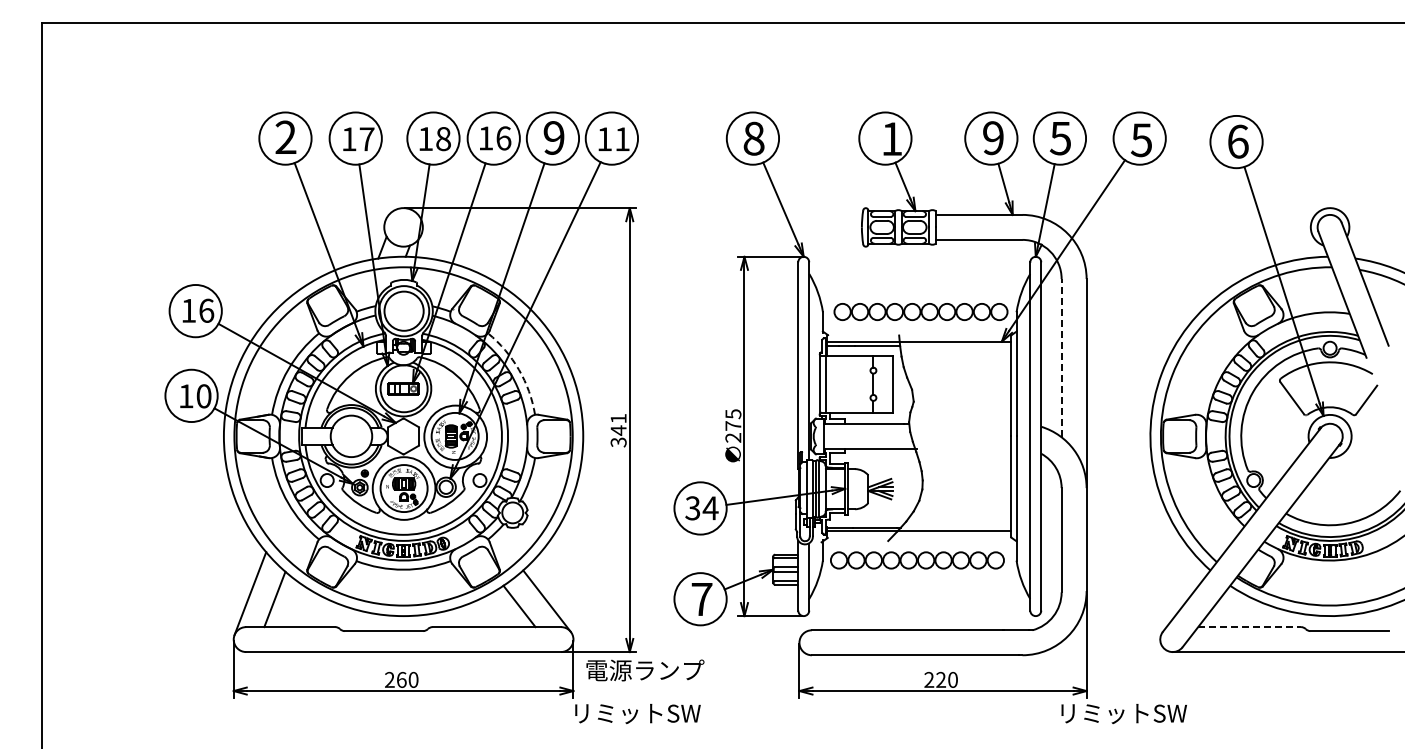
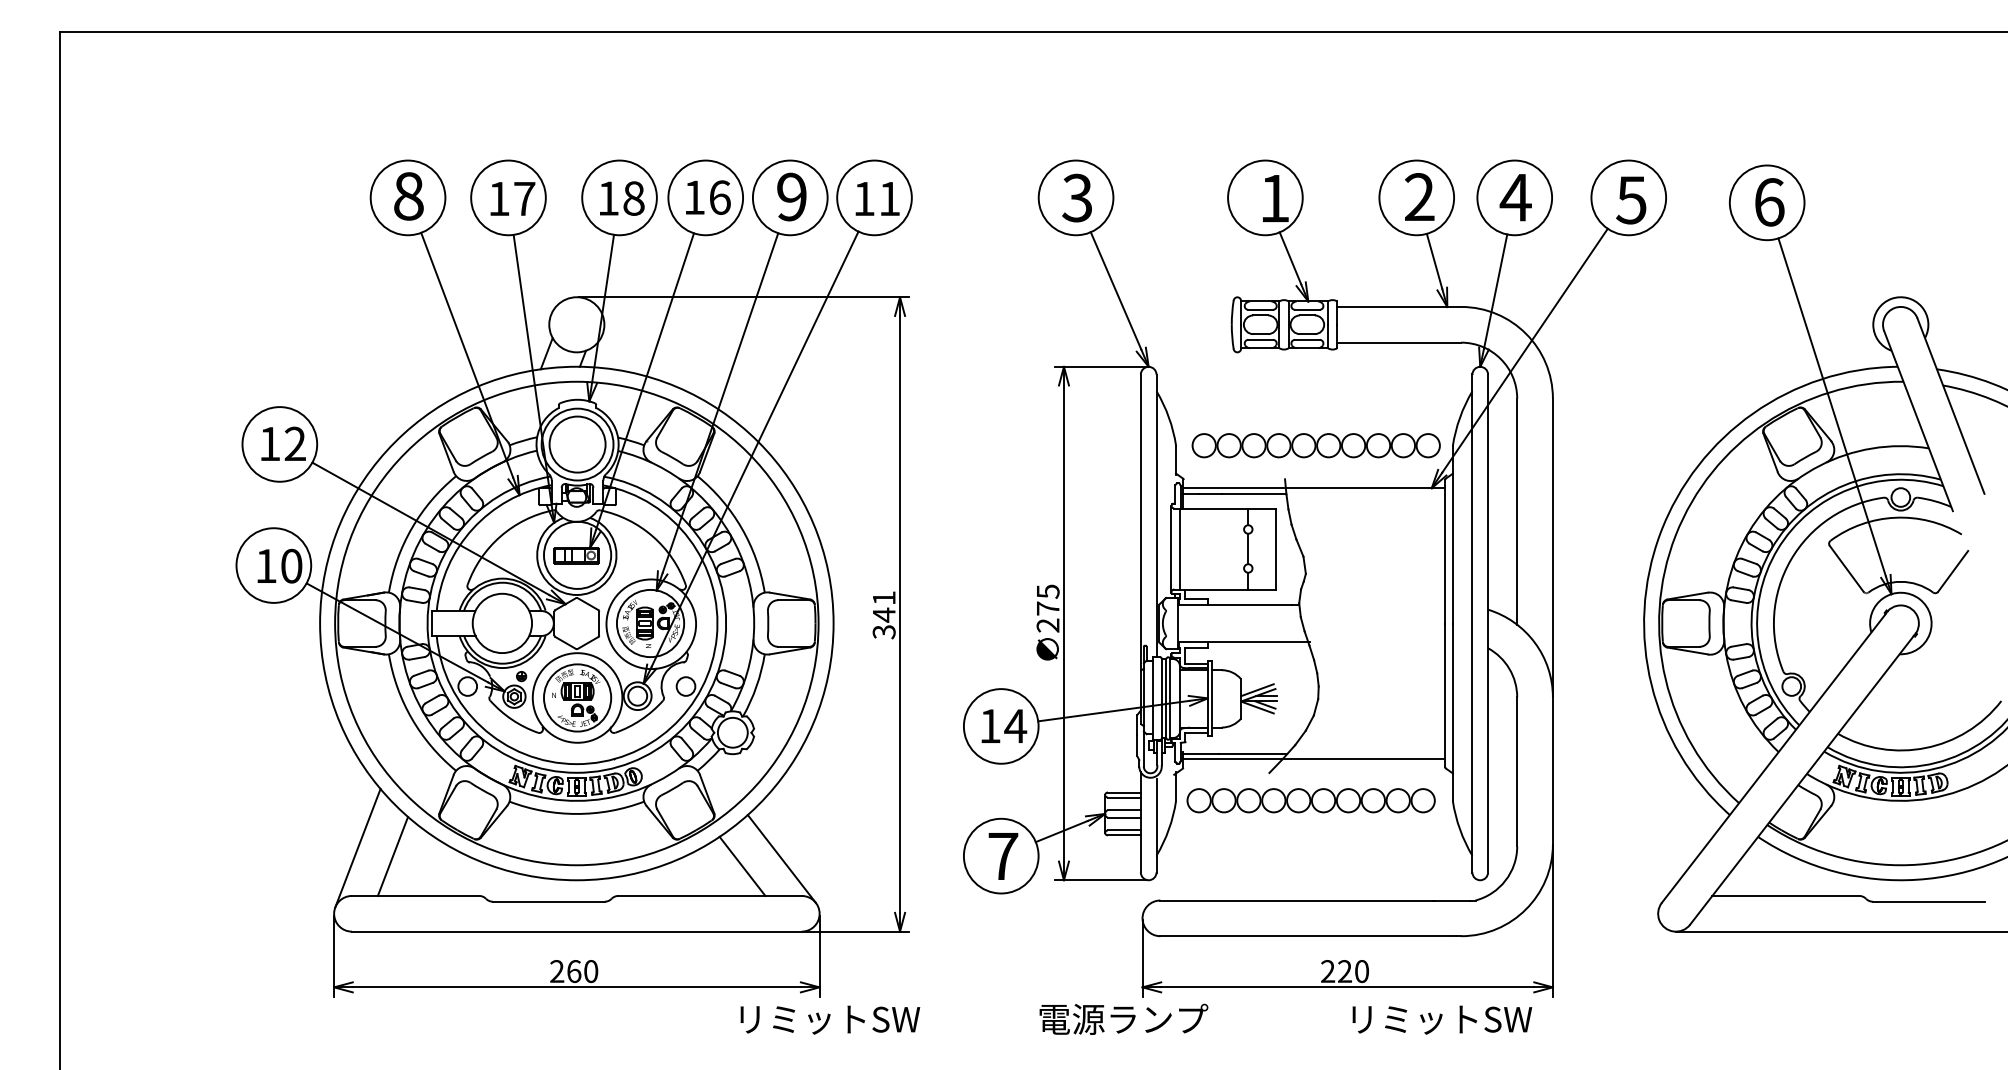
text: (285, 137) -> (408, 196), 2 -> 8
text: (753, 138) -> (1076, 197), 8 -> 3
text: (993, 138) -> (1419, 197), 9 -> 2
text: (1060, 138) -> (1515, 197), 5 -> 4
text: (206, 310) -> (295, 443), 16 -> 12
line: (1061, 357) -> (1517, 510), dashed -> solid
arc: (518, 369) -> (741, 527), dashed -> solid
text: (692, 508) -> (989, 726), 34 -> 14
line: (1250, 627) -> (1787, 896), dashed -> solid
text: (645, 670) -> (1124, 1019), moved
text: (1123, 713) -> (1441, 1019), moved
text: (637, 714) -> (829, 1020), moved

